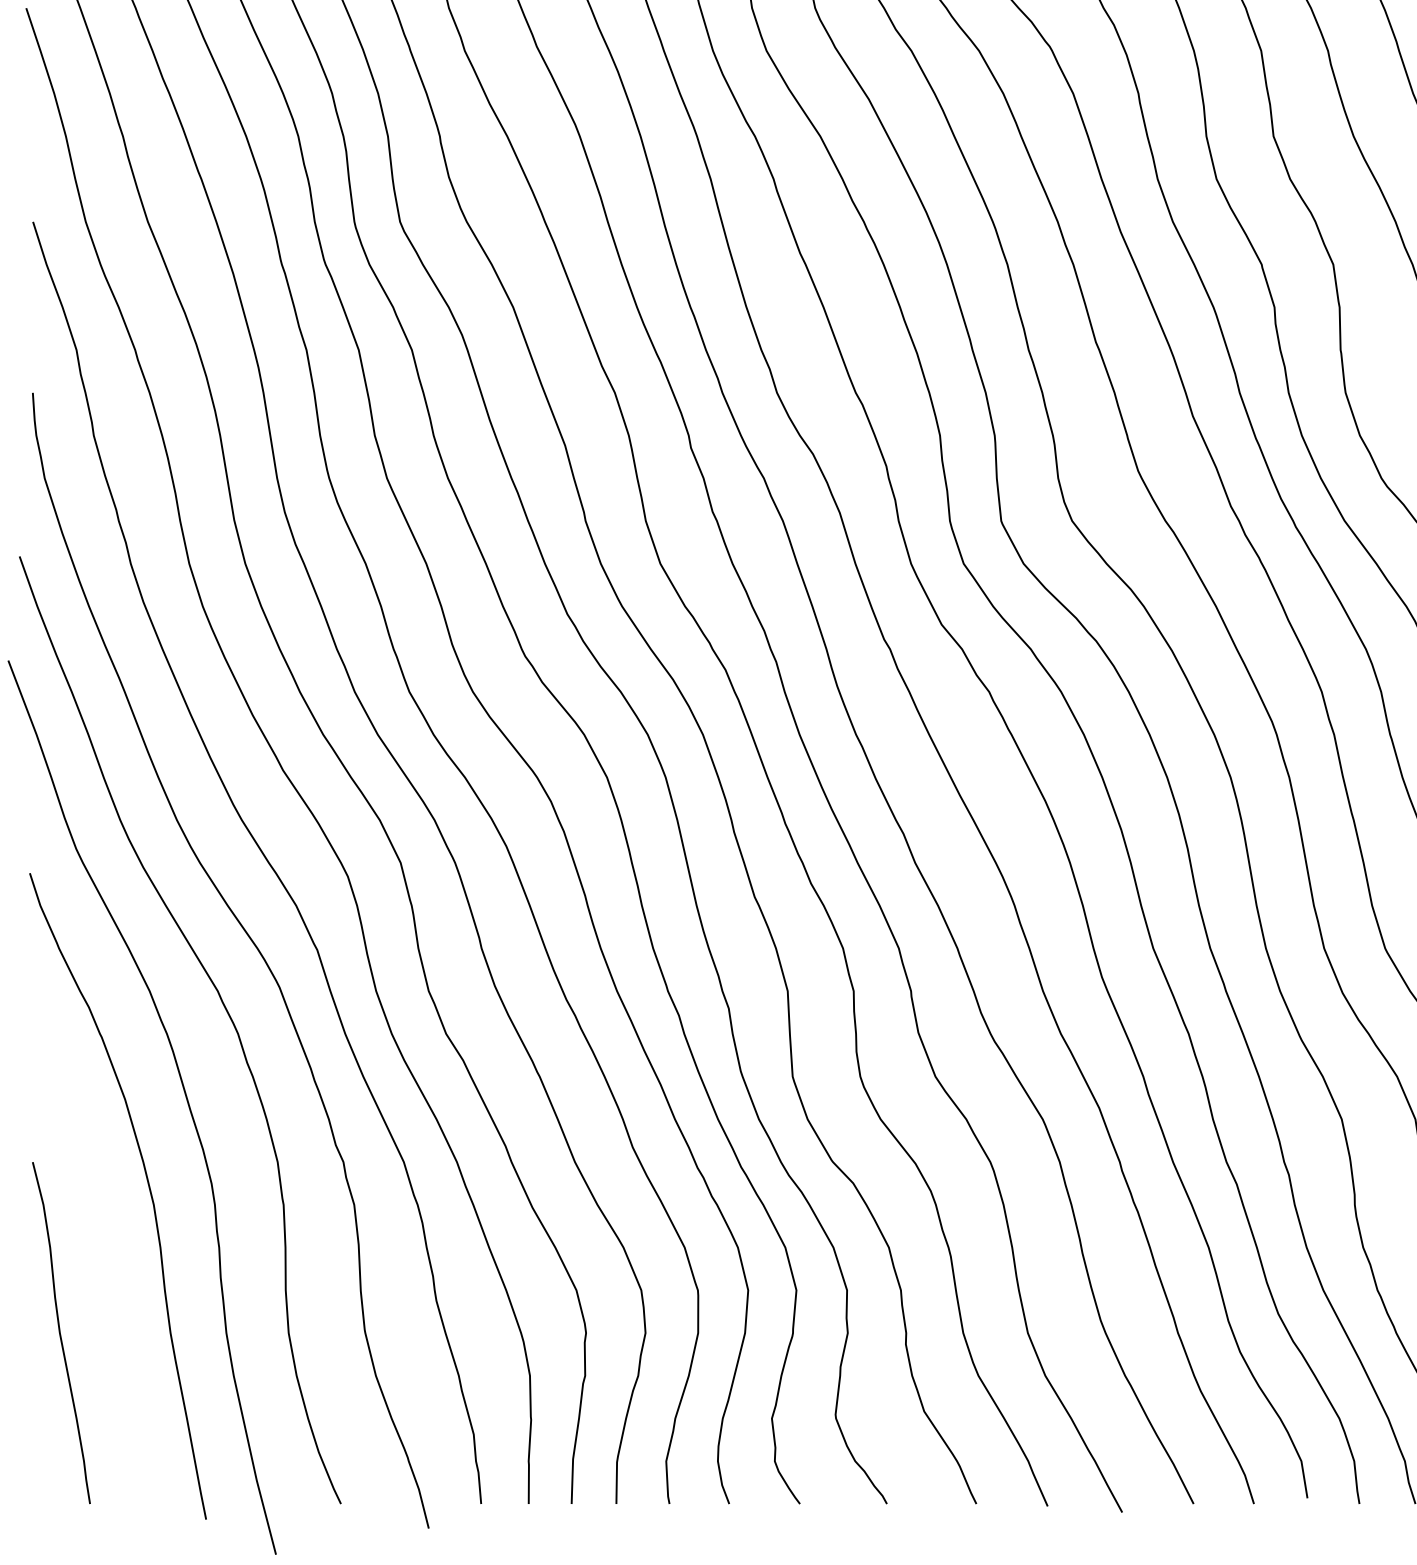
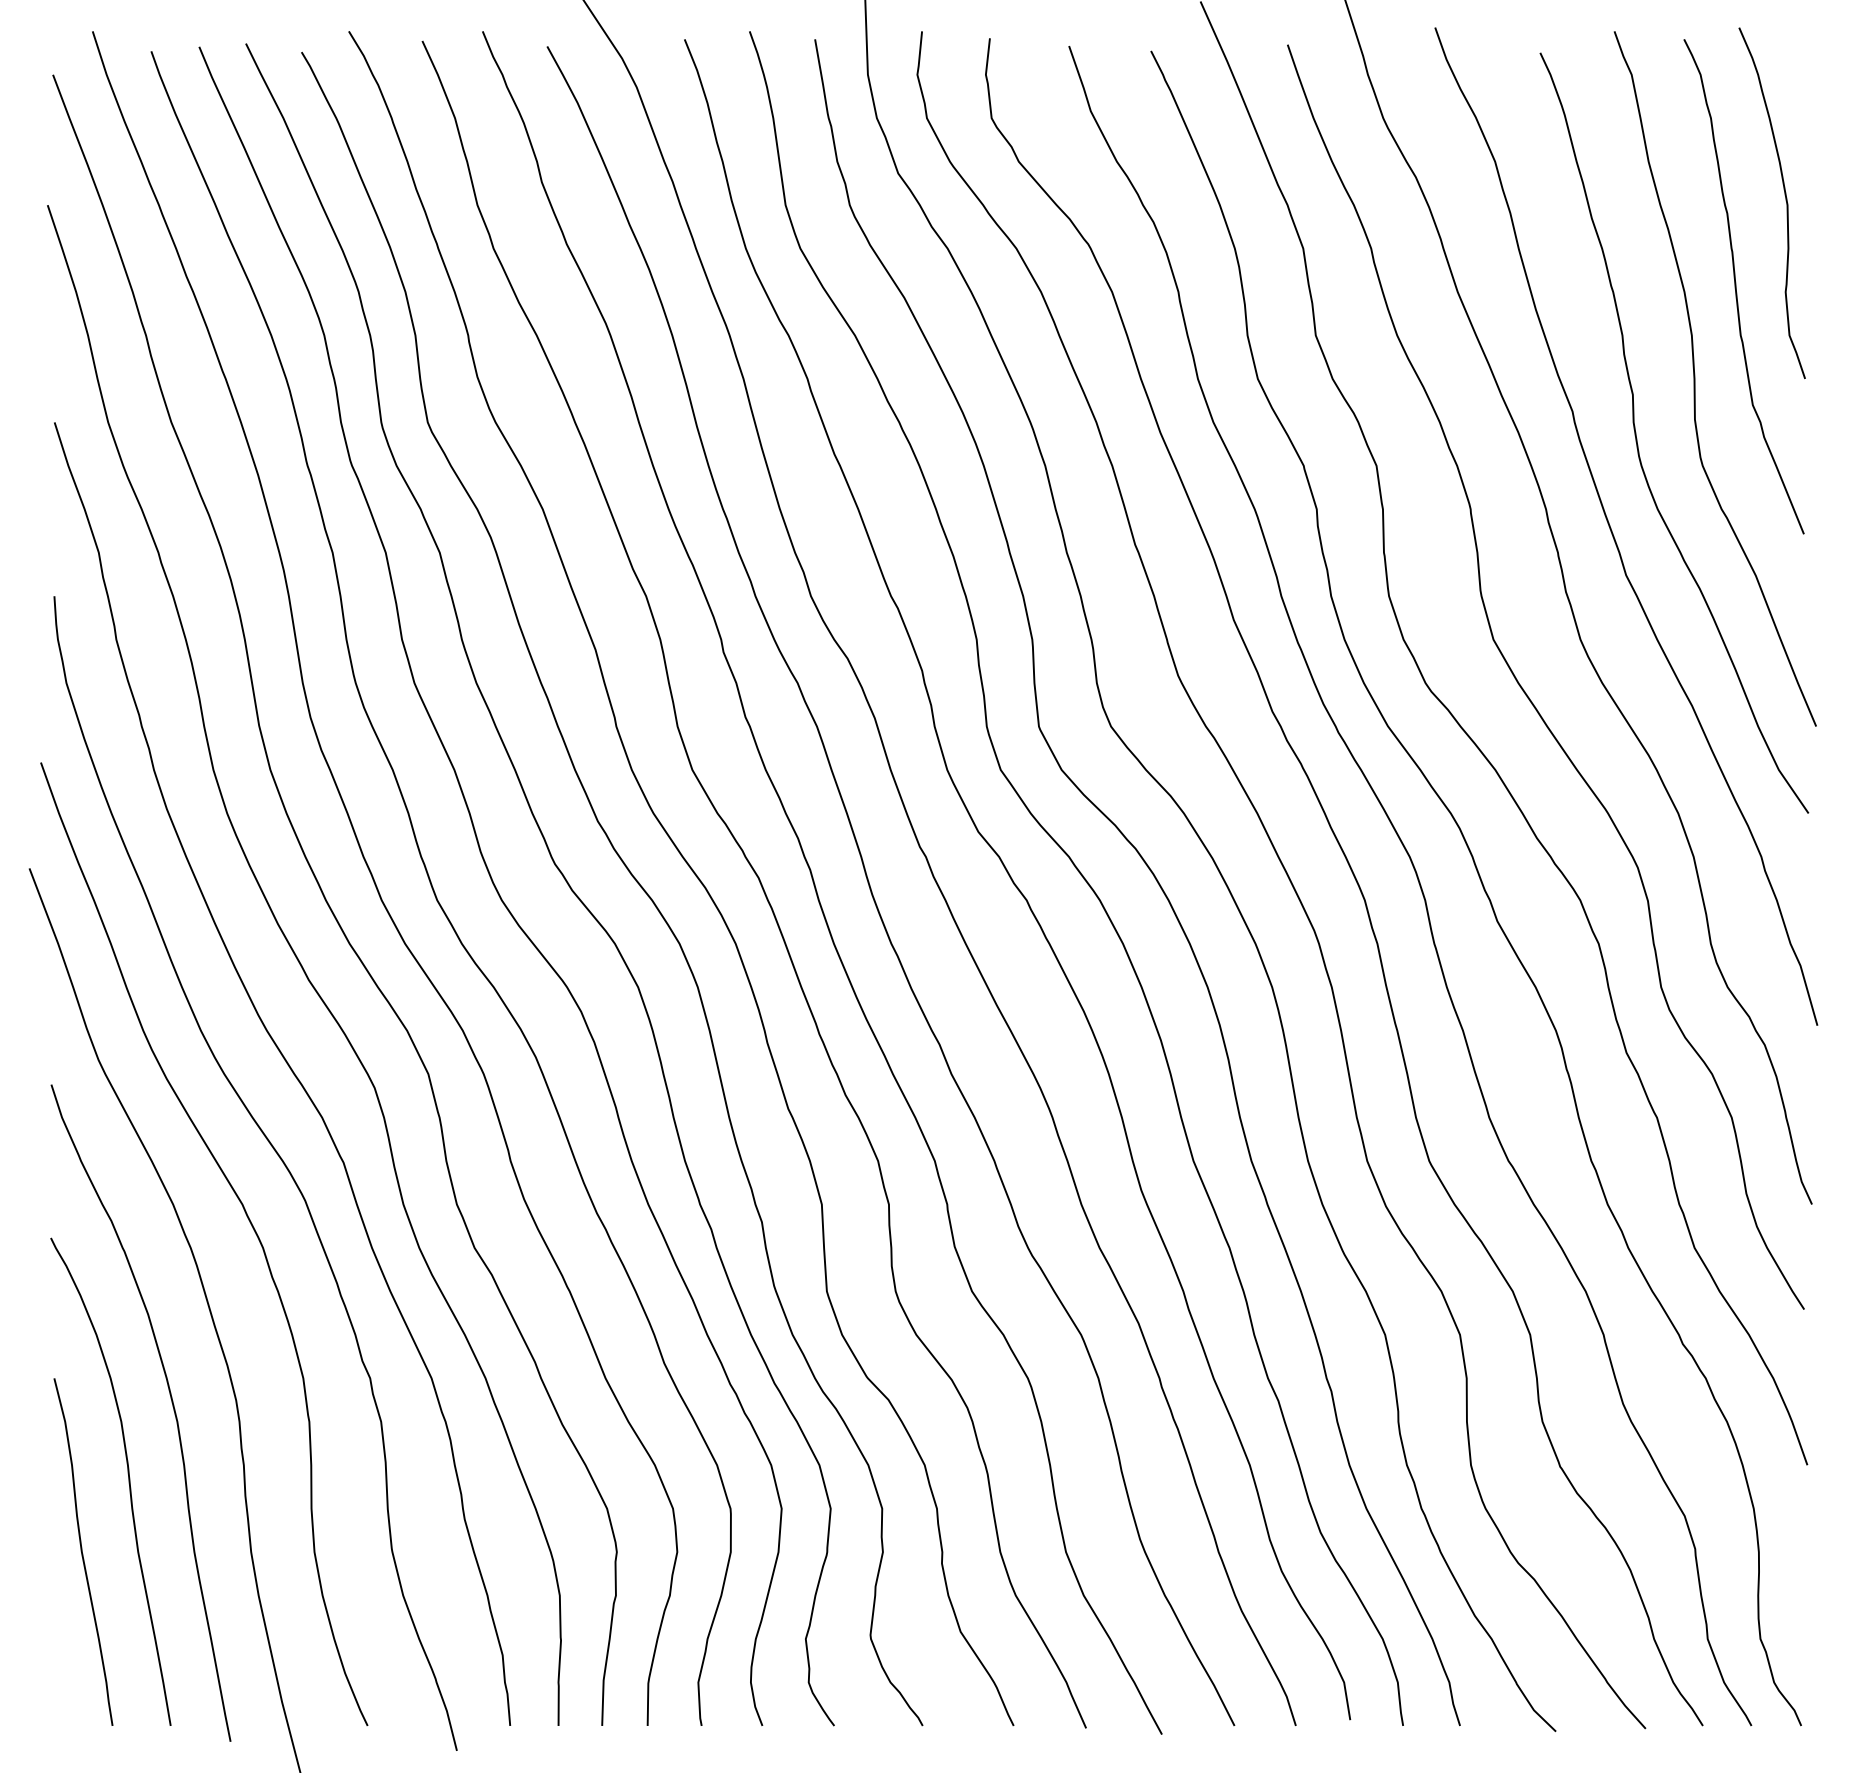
curve: (105, 1263) -> (128, 1481), added

